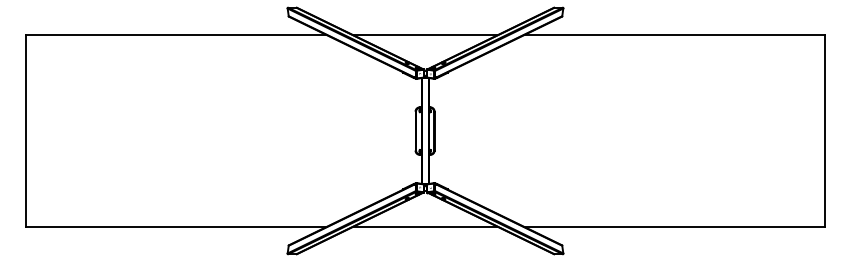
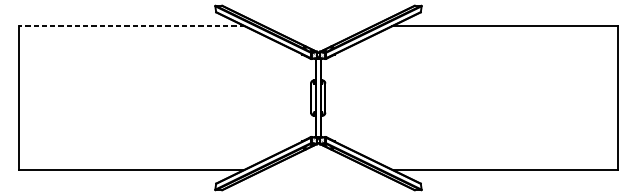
line: (176, 35) -> (132, 26), solid -> dashed
line: (425, 35) -> (318, 26), removed
line: (425, 226) -> (318, 169), removed

